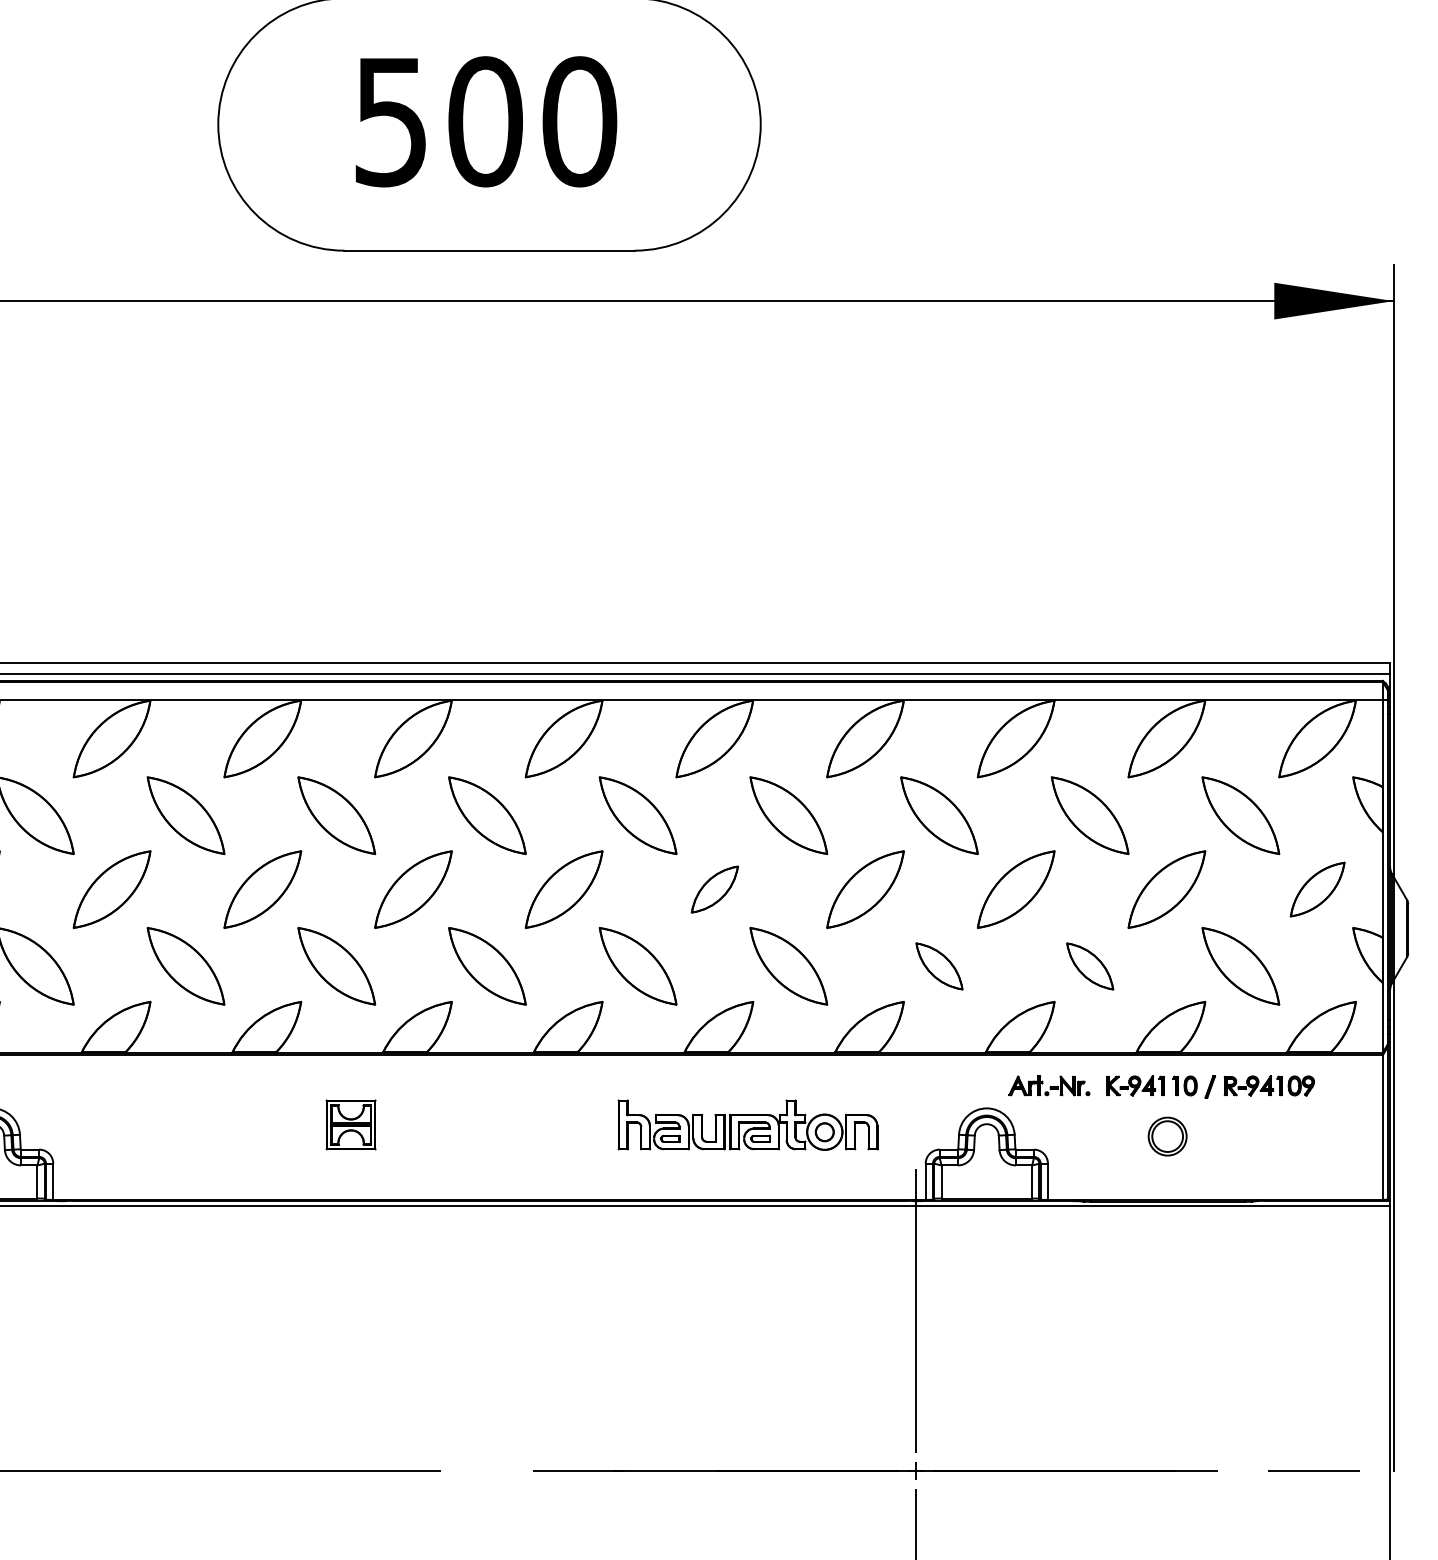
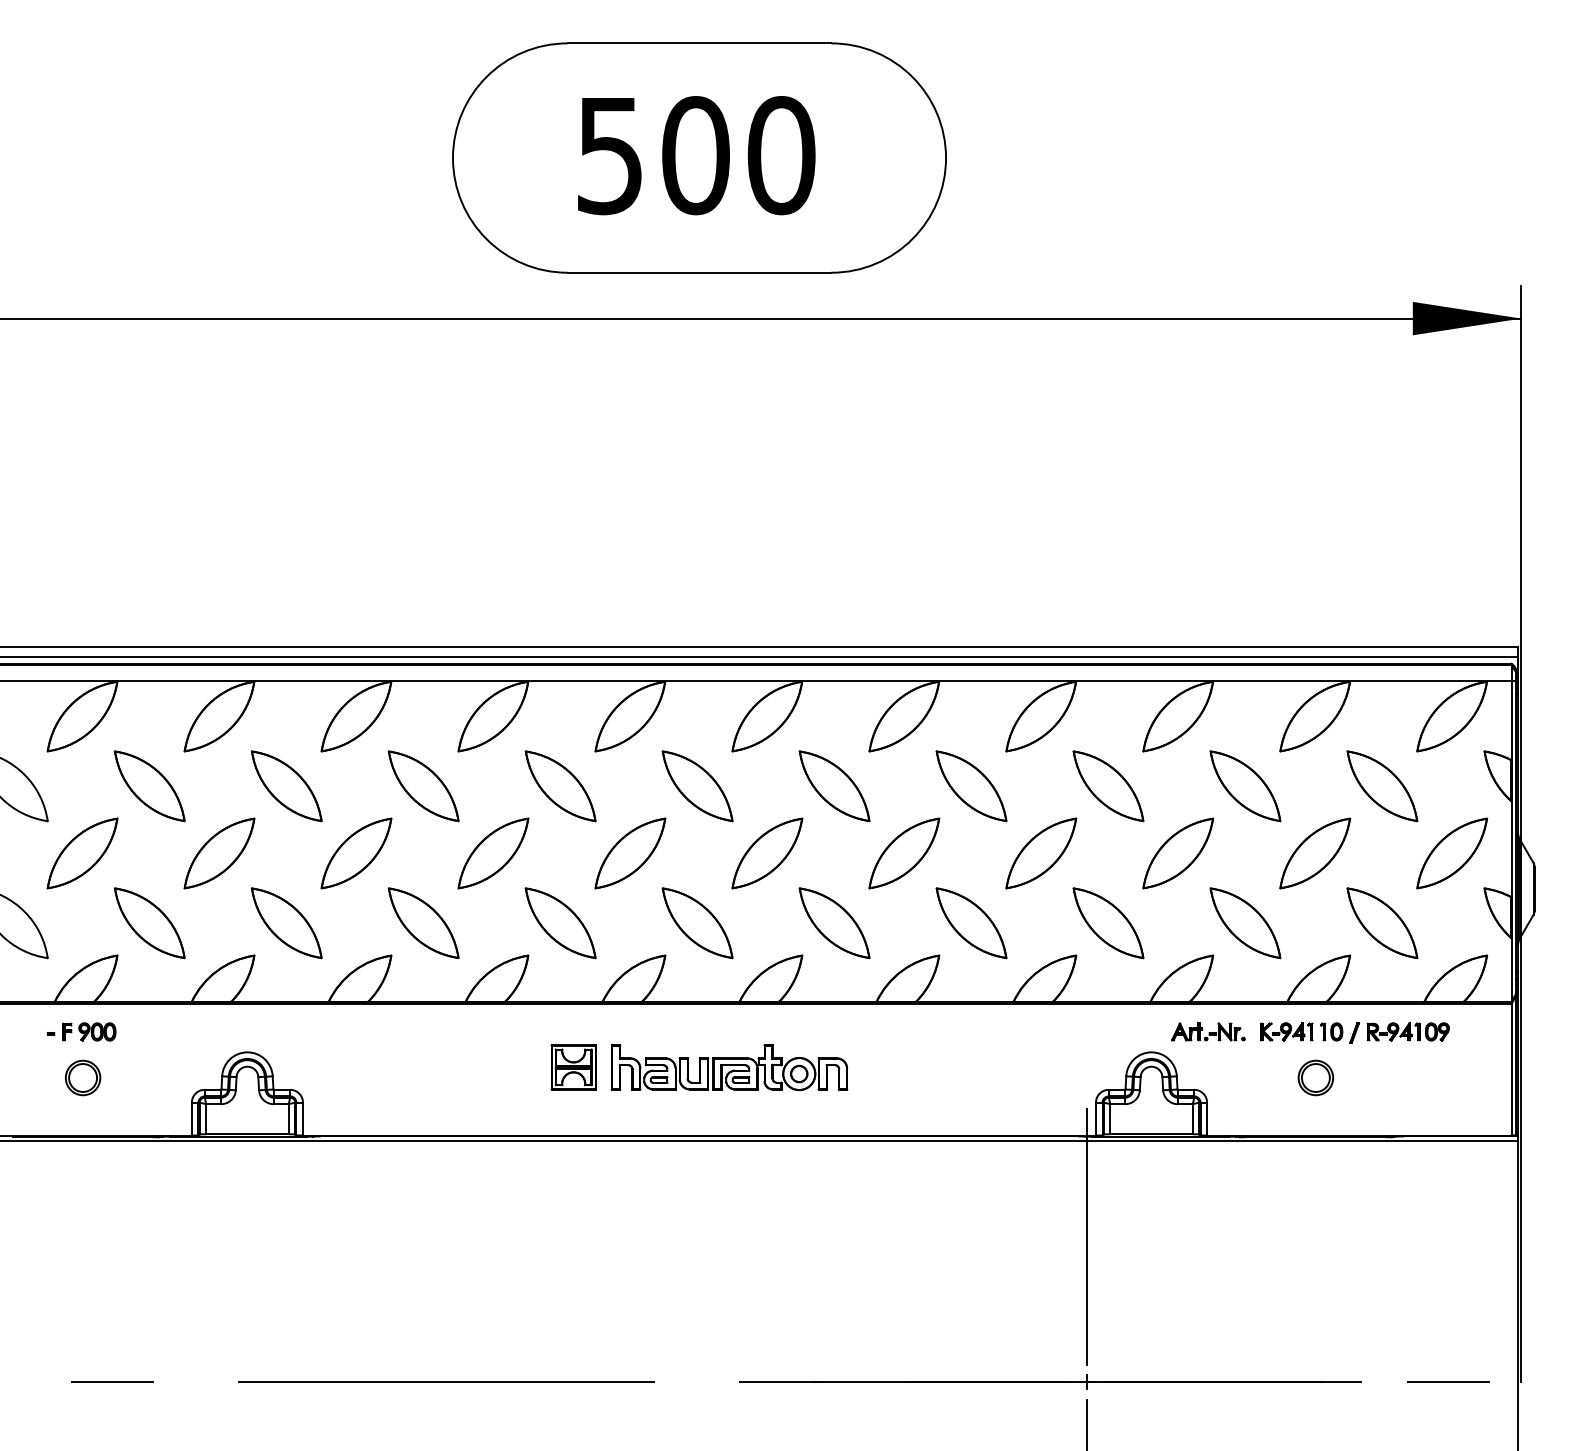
part: (715, 889) -> (904, 853), size x1.67
part: (1317, 889) -> (1452, 853), size x1.43
part: (939, 966) -> (1108, 923), size x1.67
part: (1090, 966) -> (1245, 923), size x1.67
part: (748, 1125) -> (729, 1067), moved

